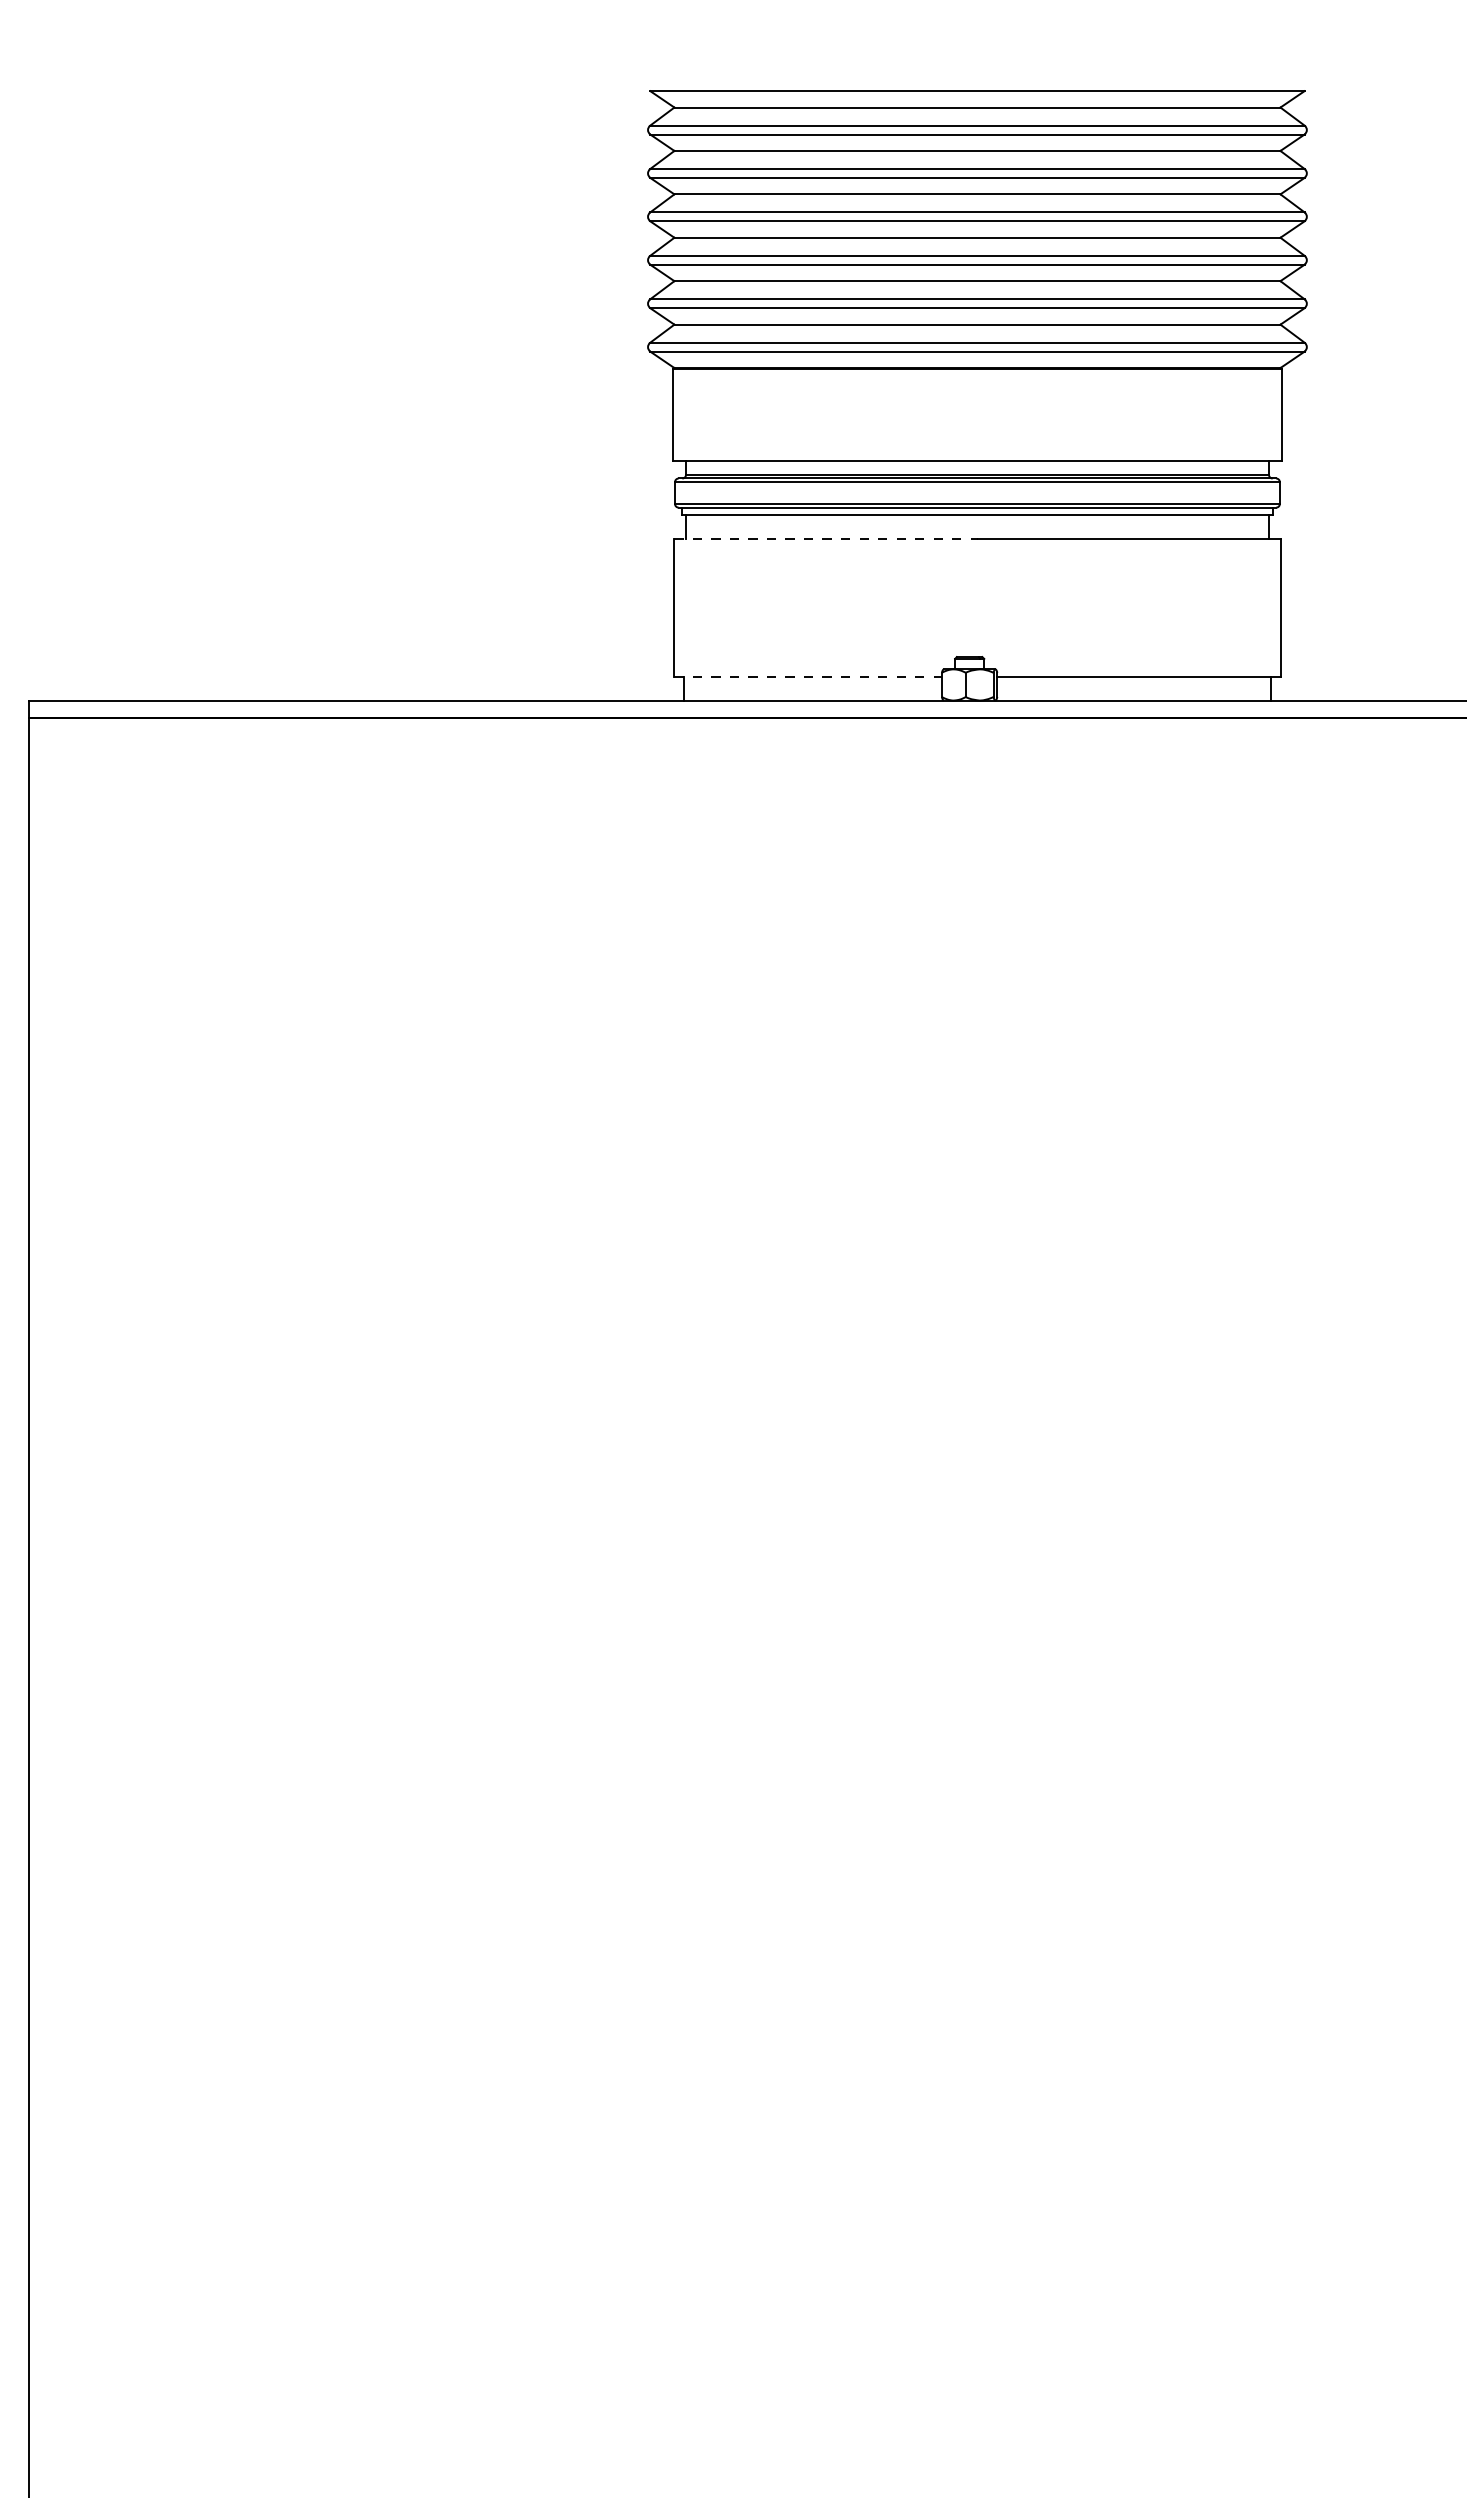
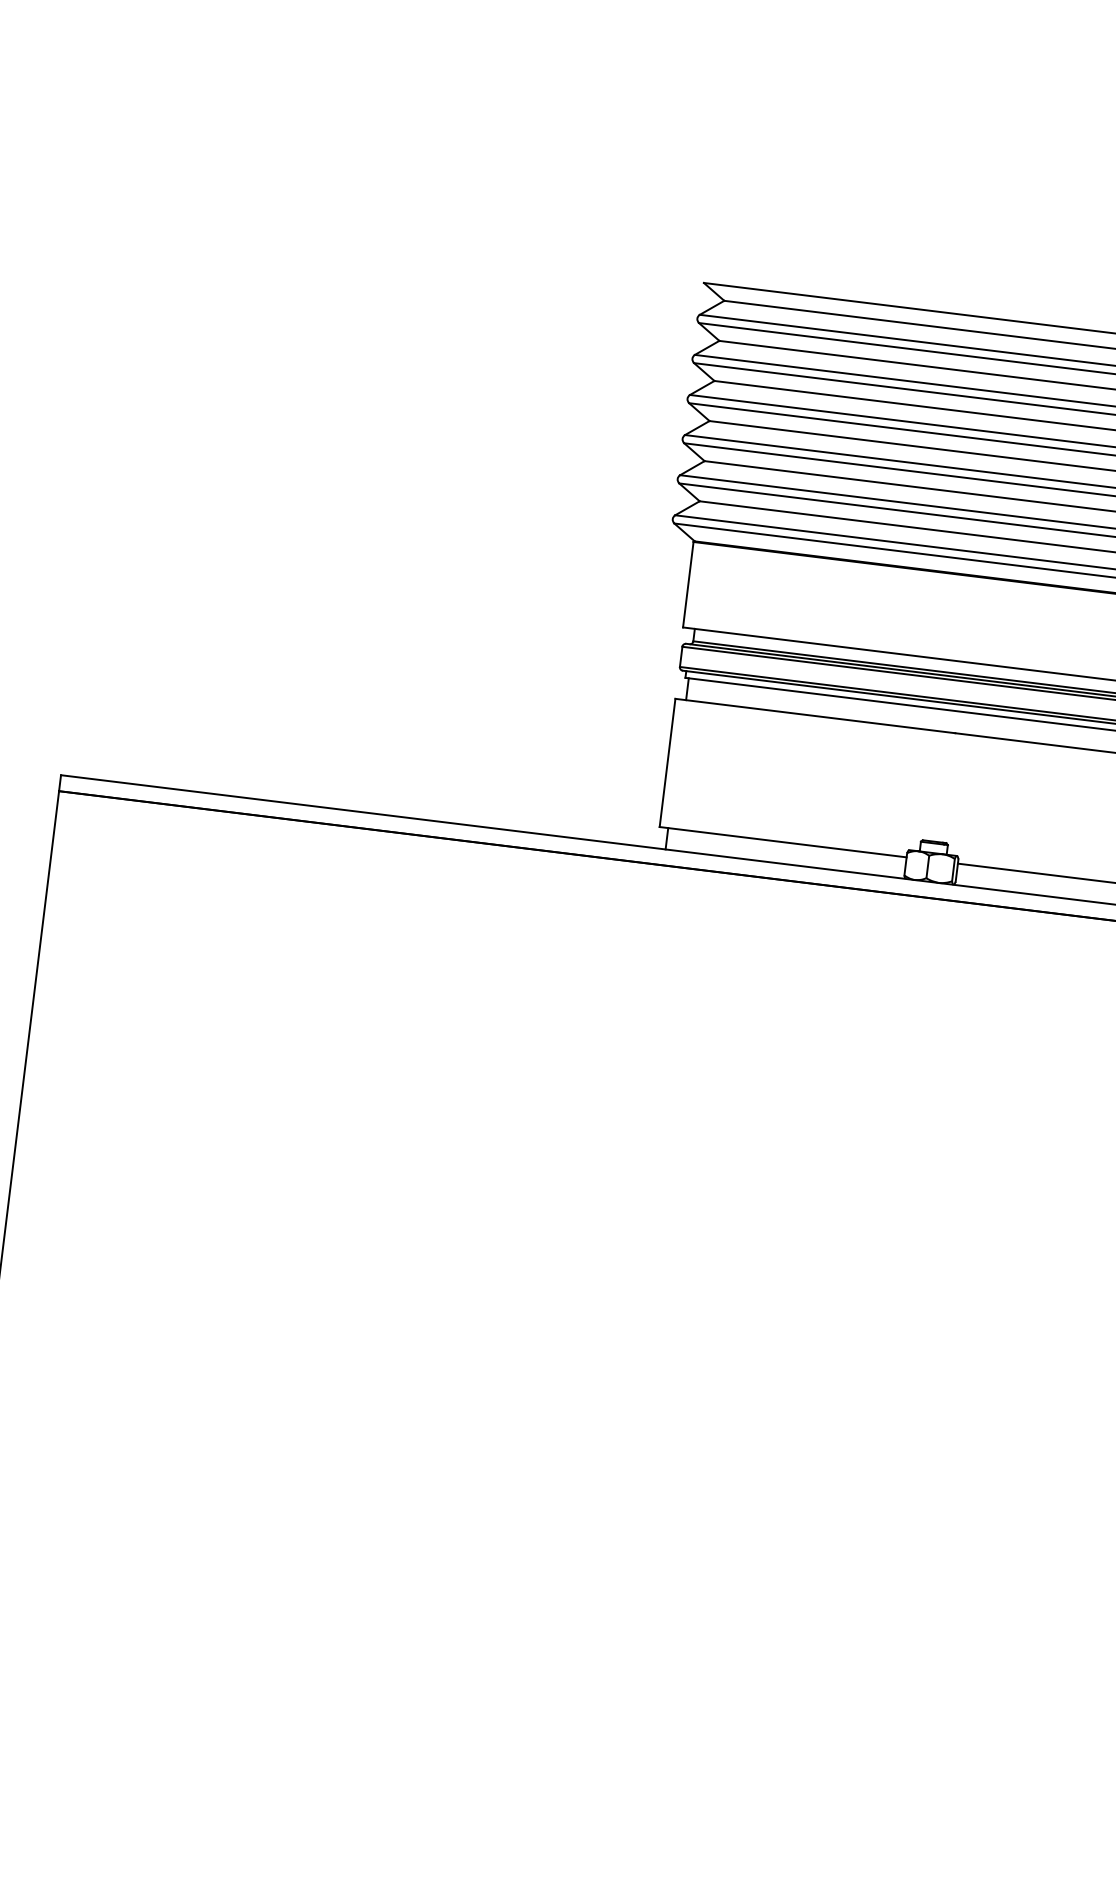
line: (825, 538) -> (814, 715), dashed -> solid
line: (808, 677) -> (783, 842), dashed -> solid

